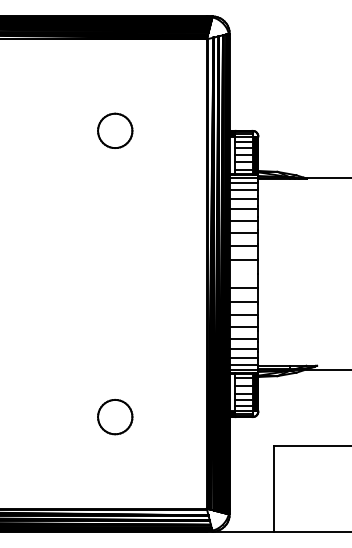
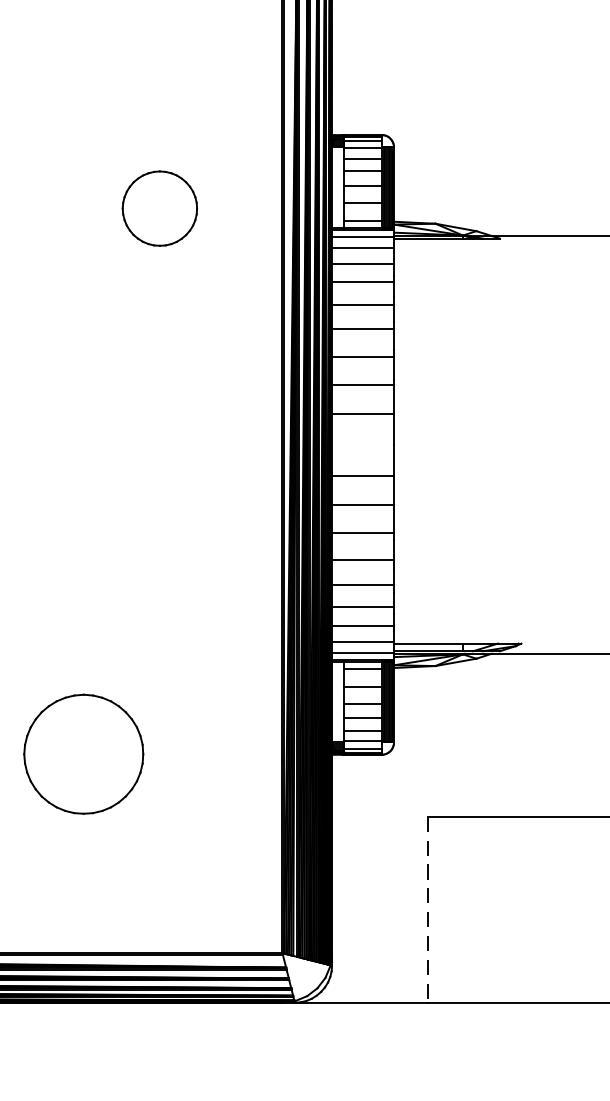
part: (115, 130) -> (160, 207), moved
part: (115, 417) -> (84, 755), size x1.6
line: (274, 488) -> (429, 909), solid -> dashed

